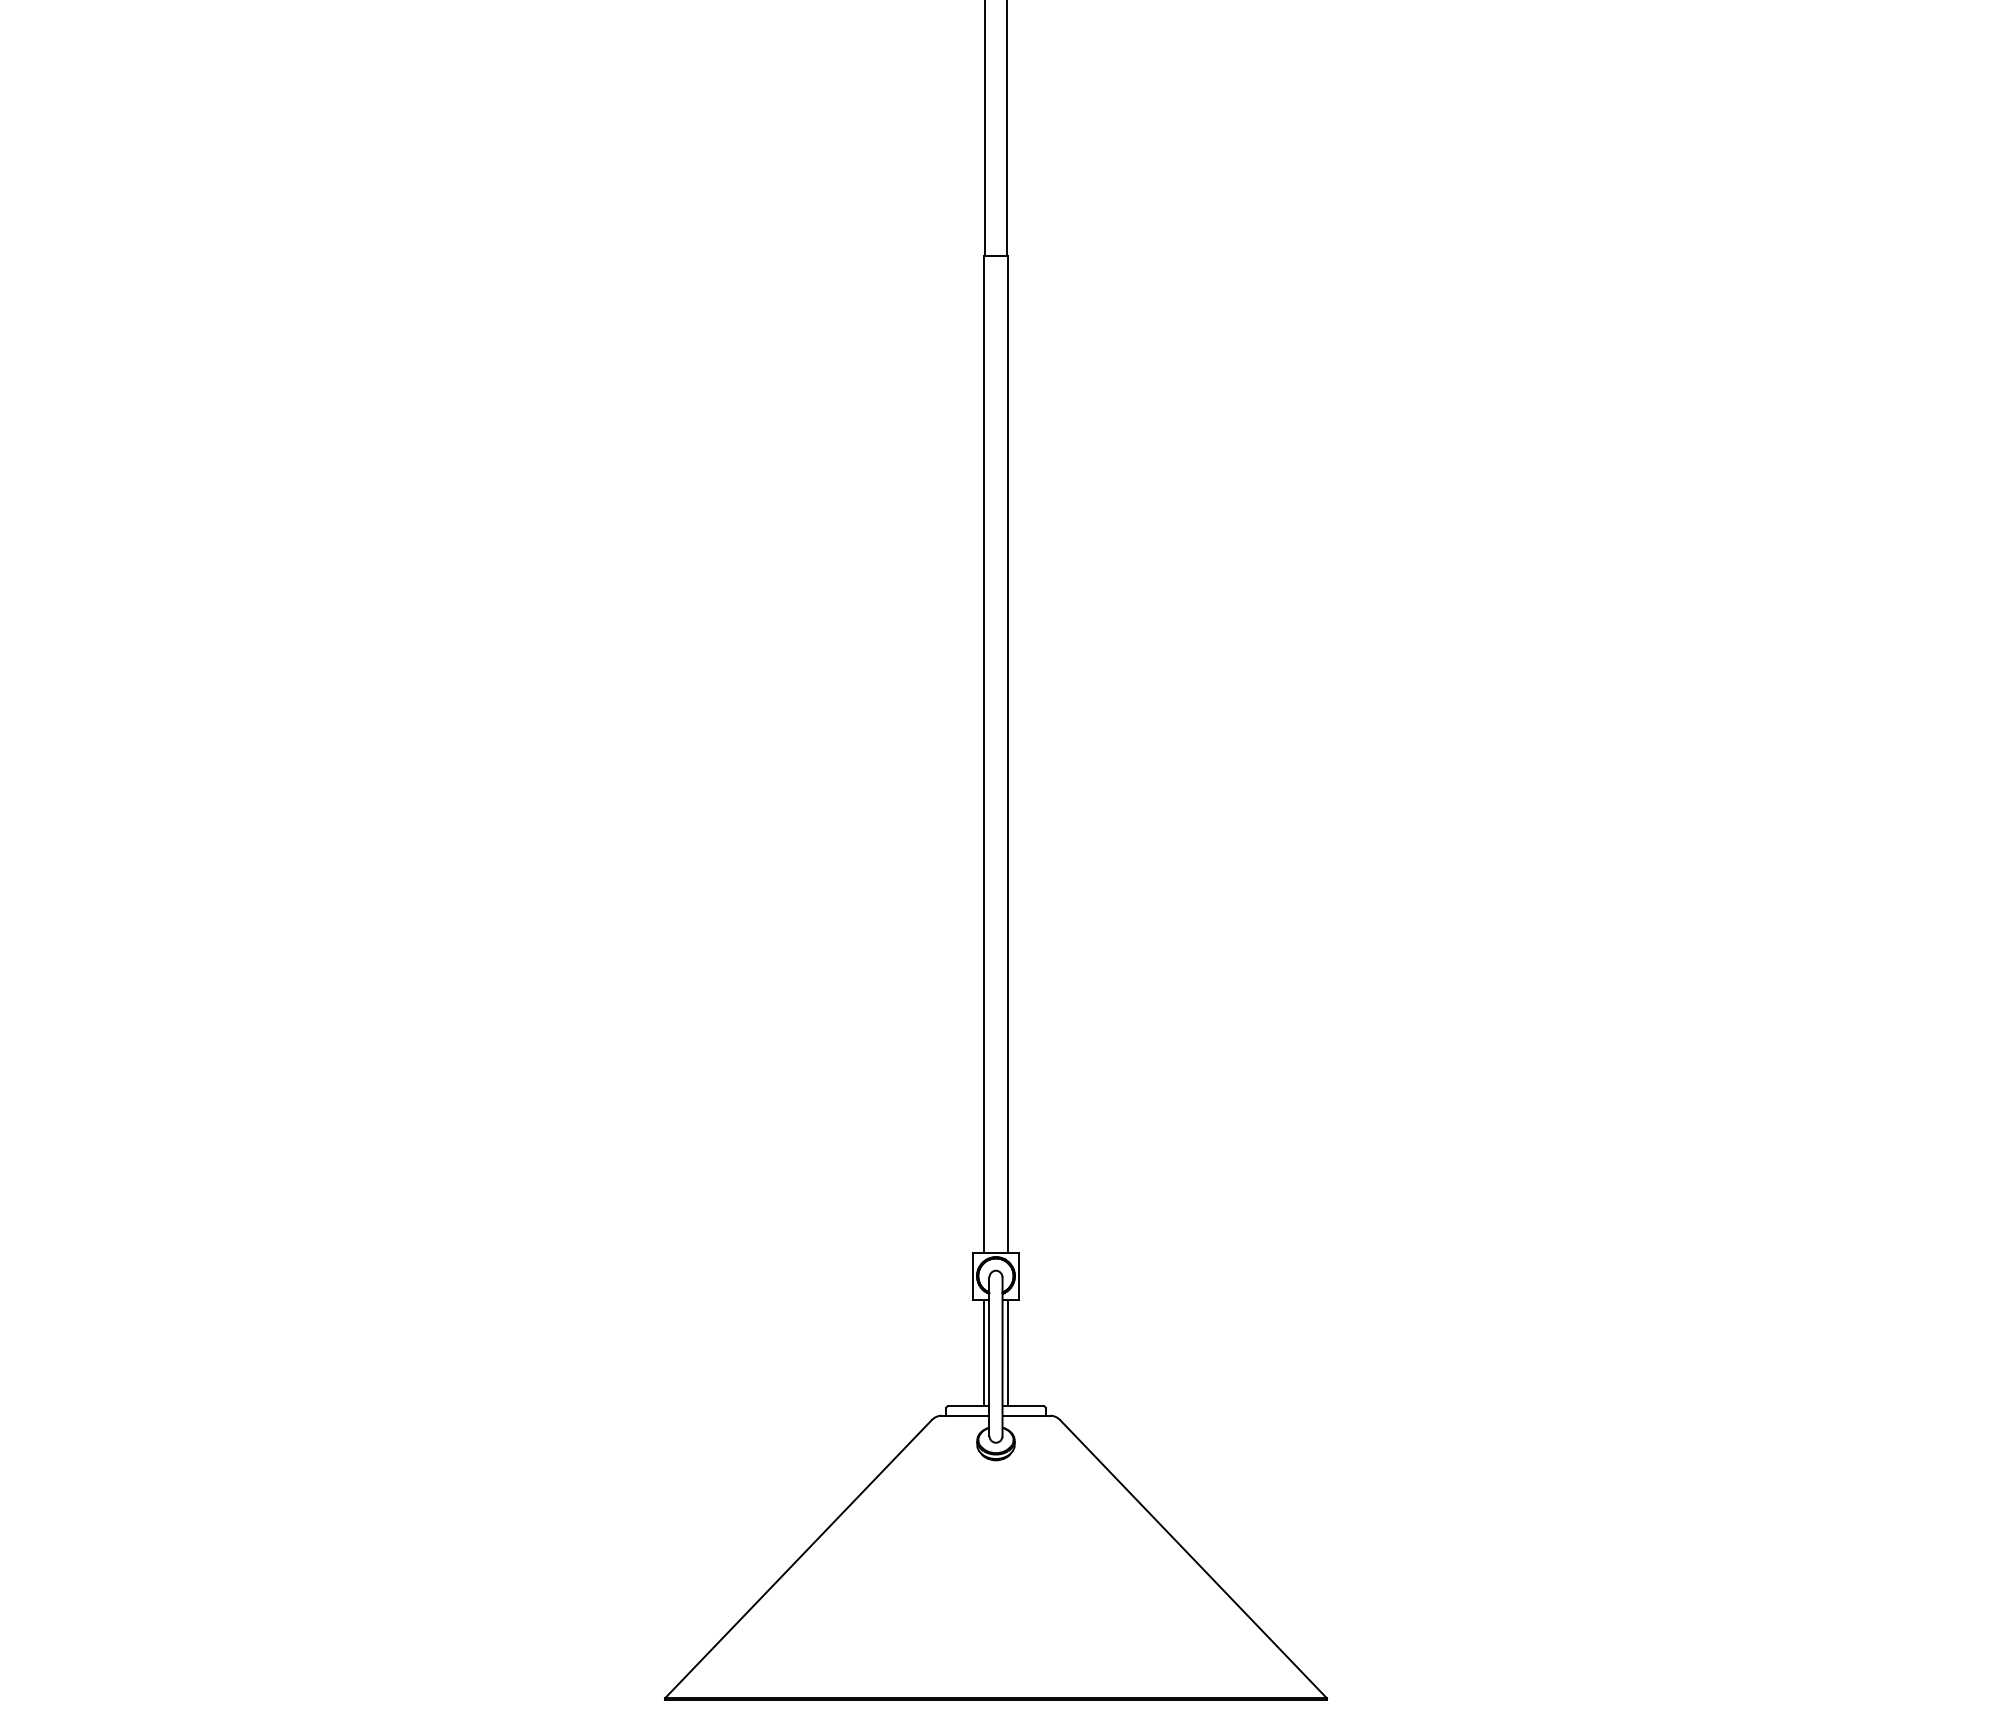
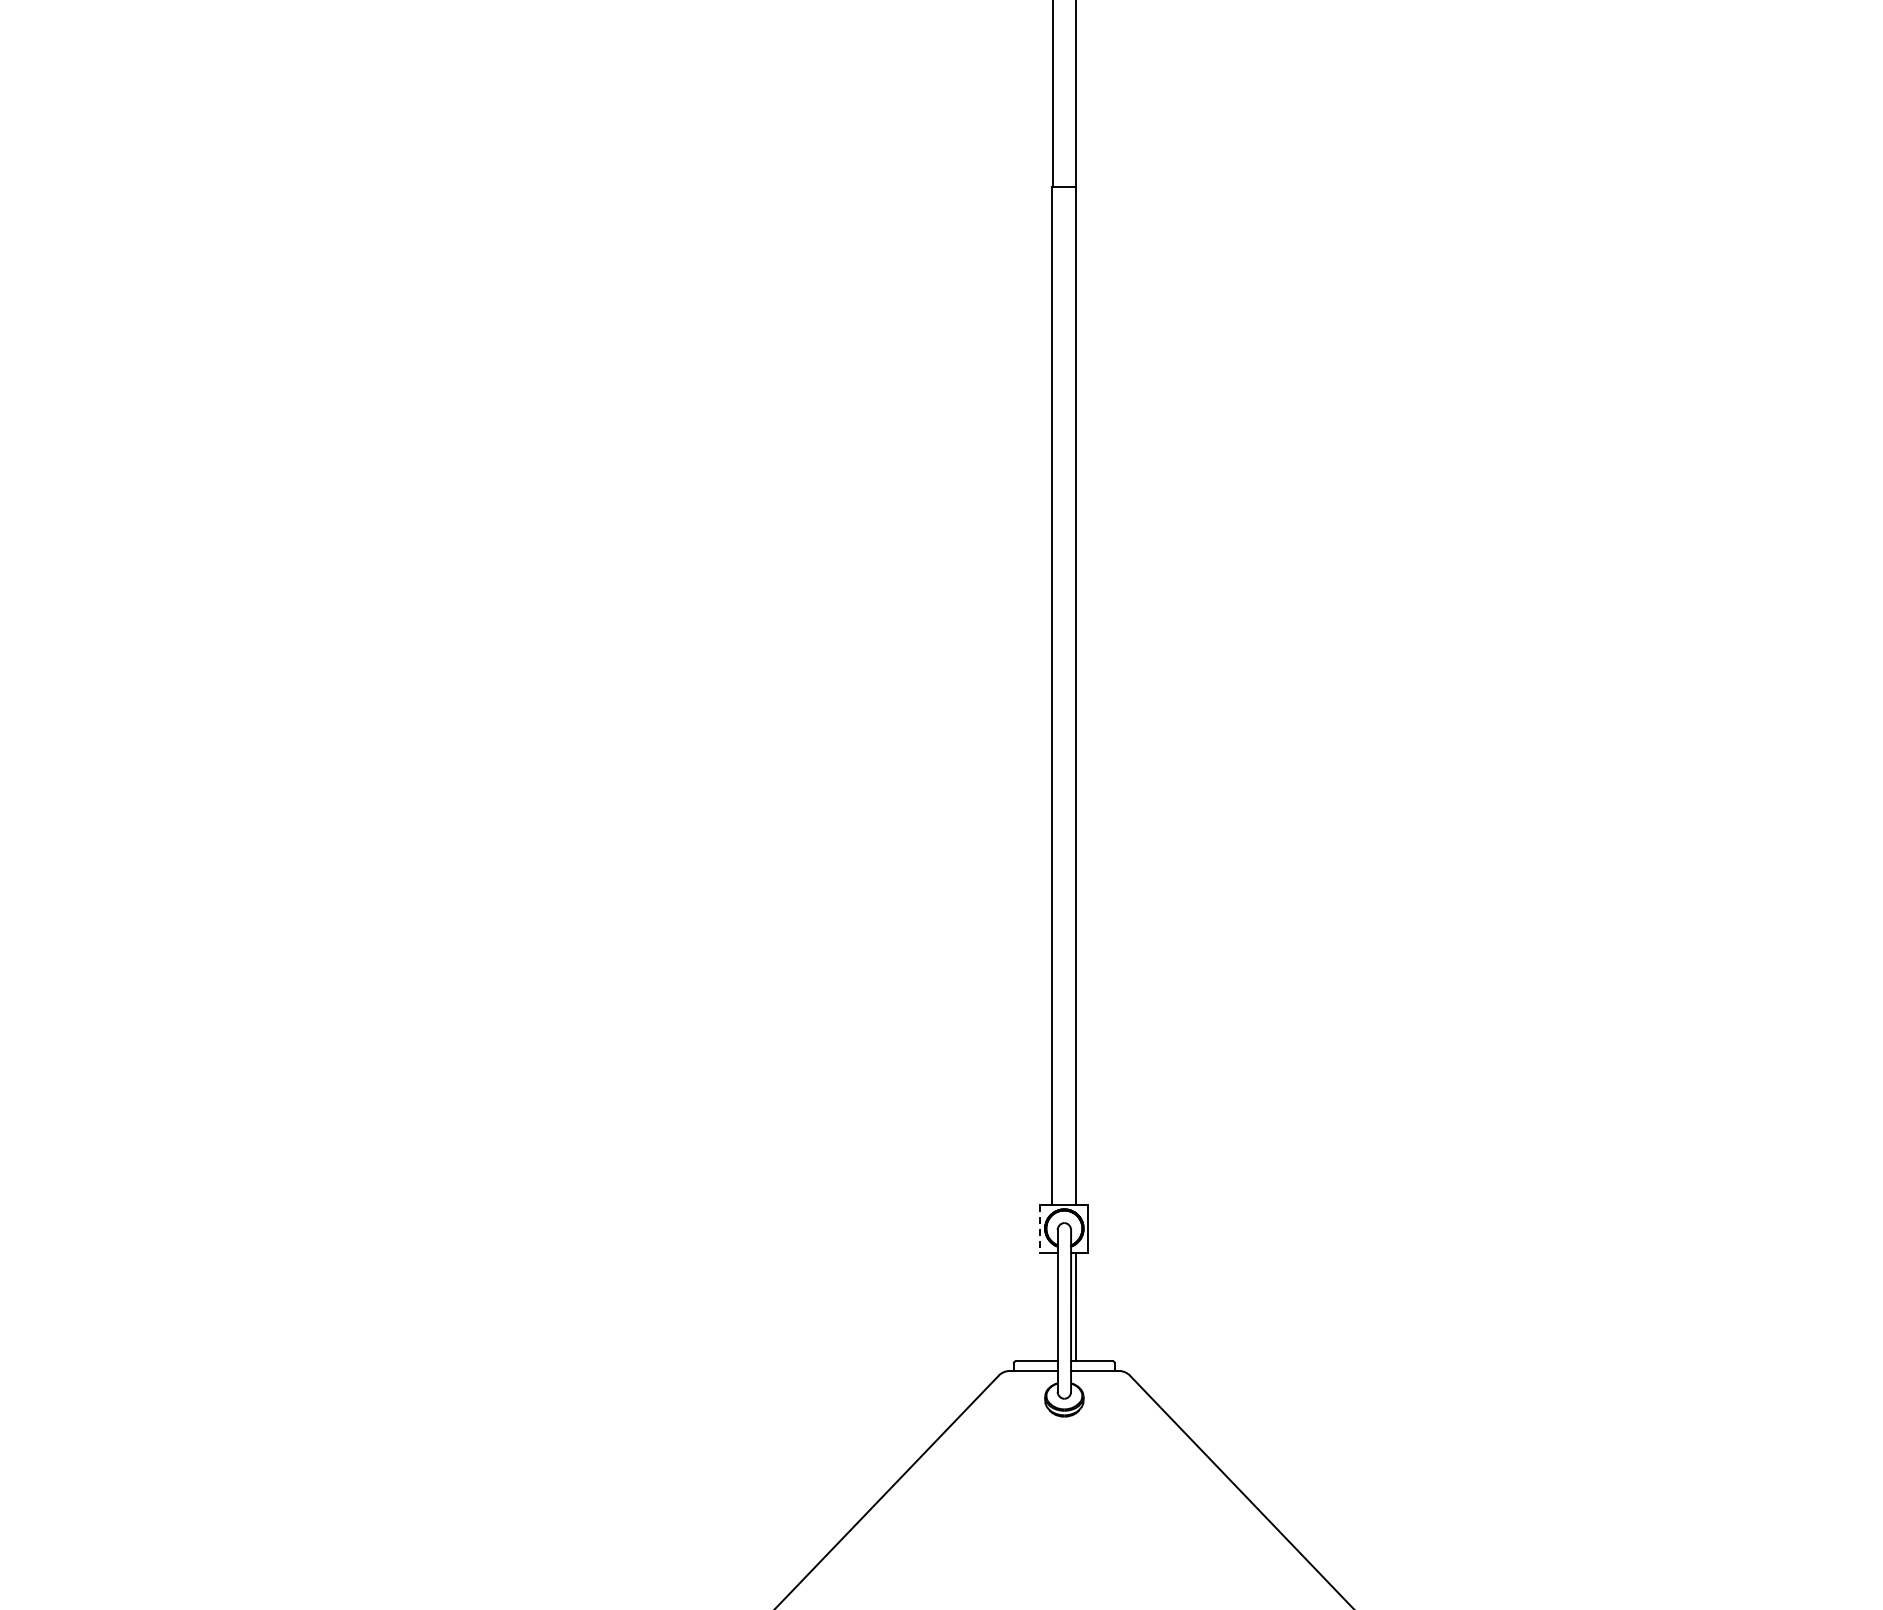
line: (972, 1276) -> (1040, 1228), solid -> dashed
line: (984, 1352) -> (1052, 1306), removed

